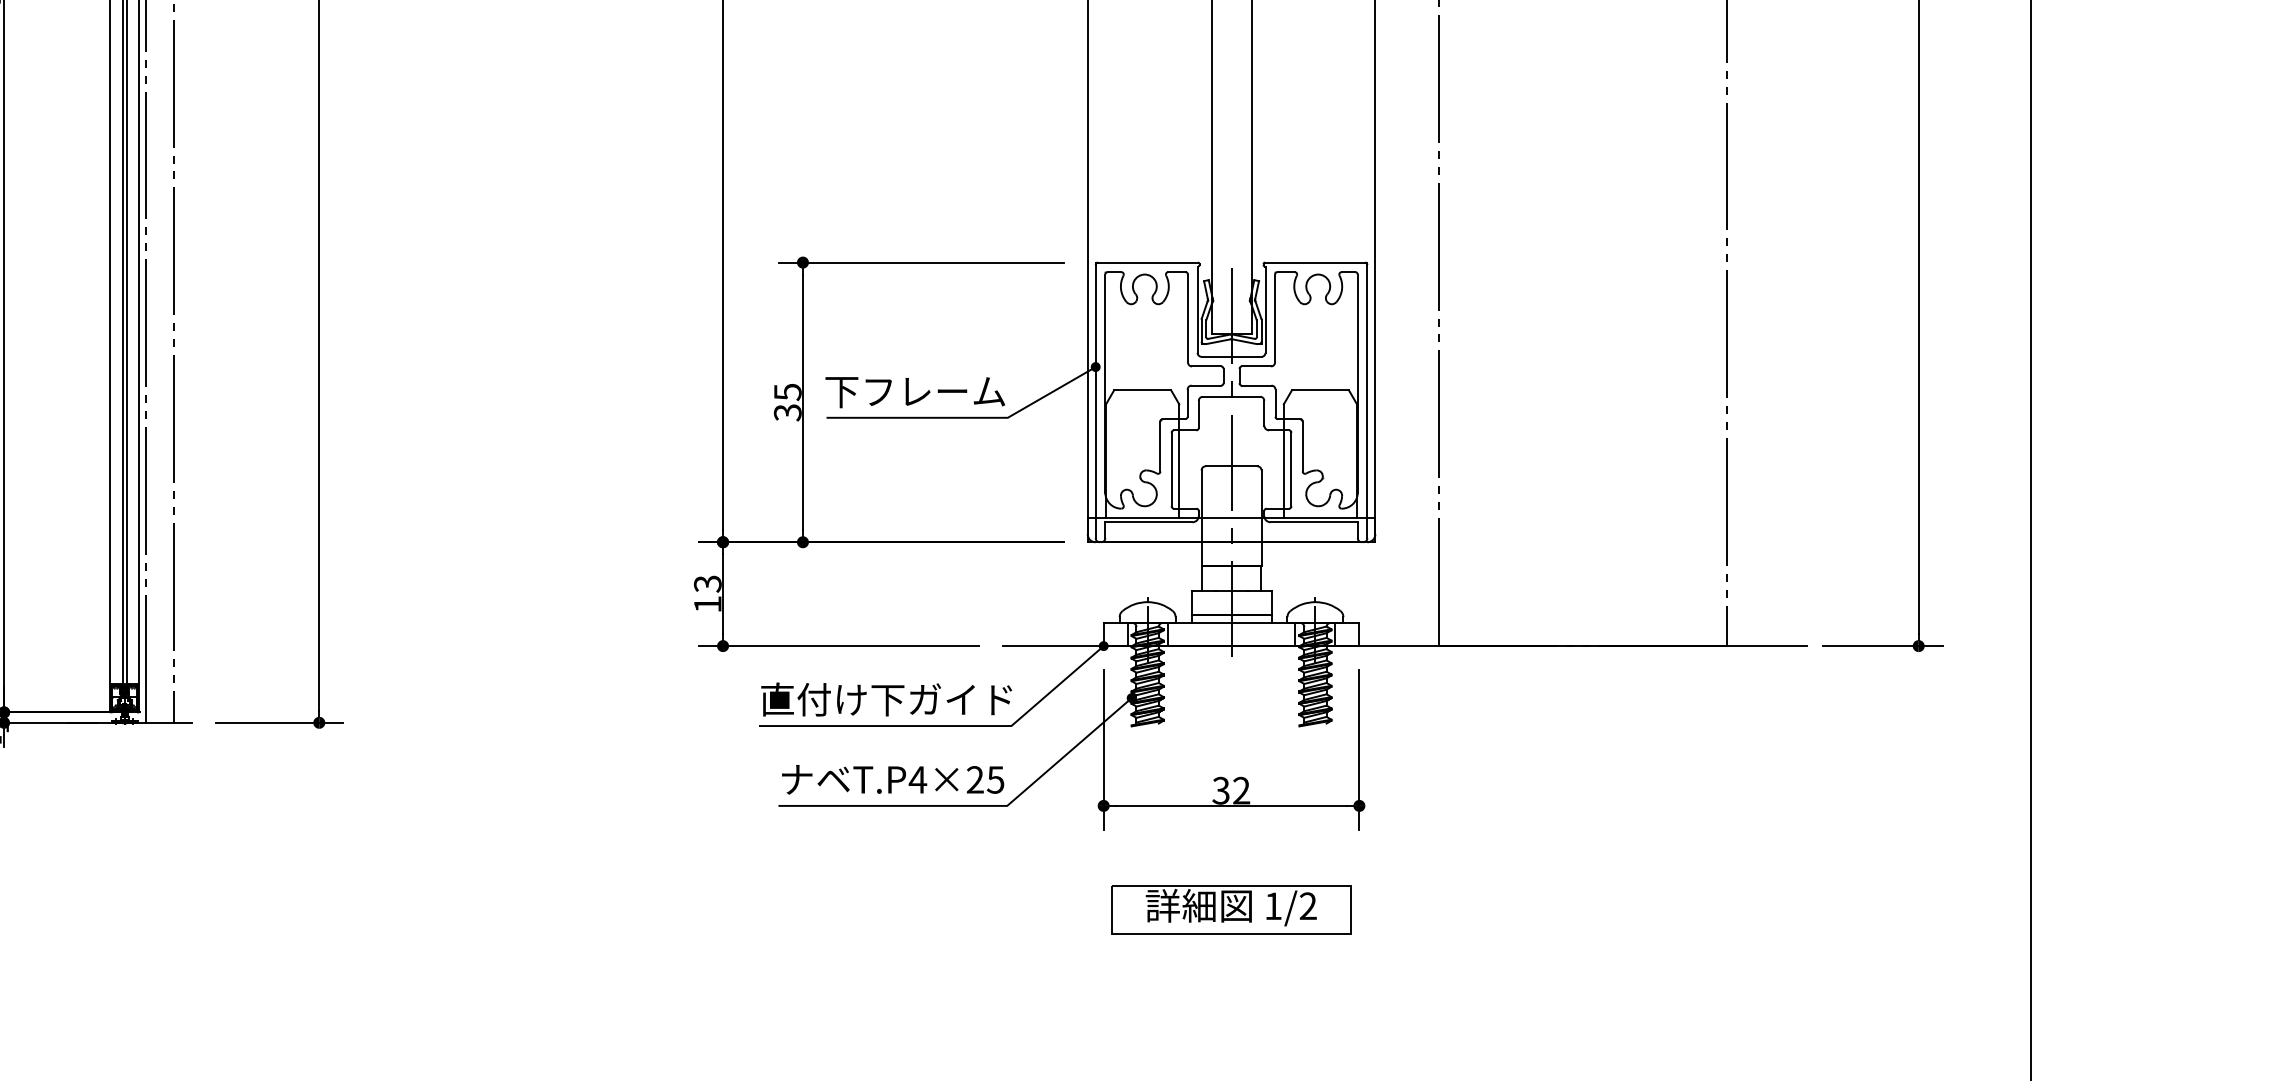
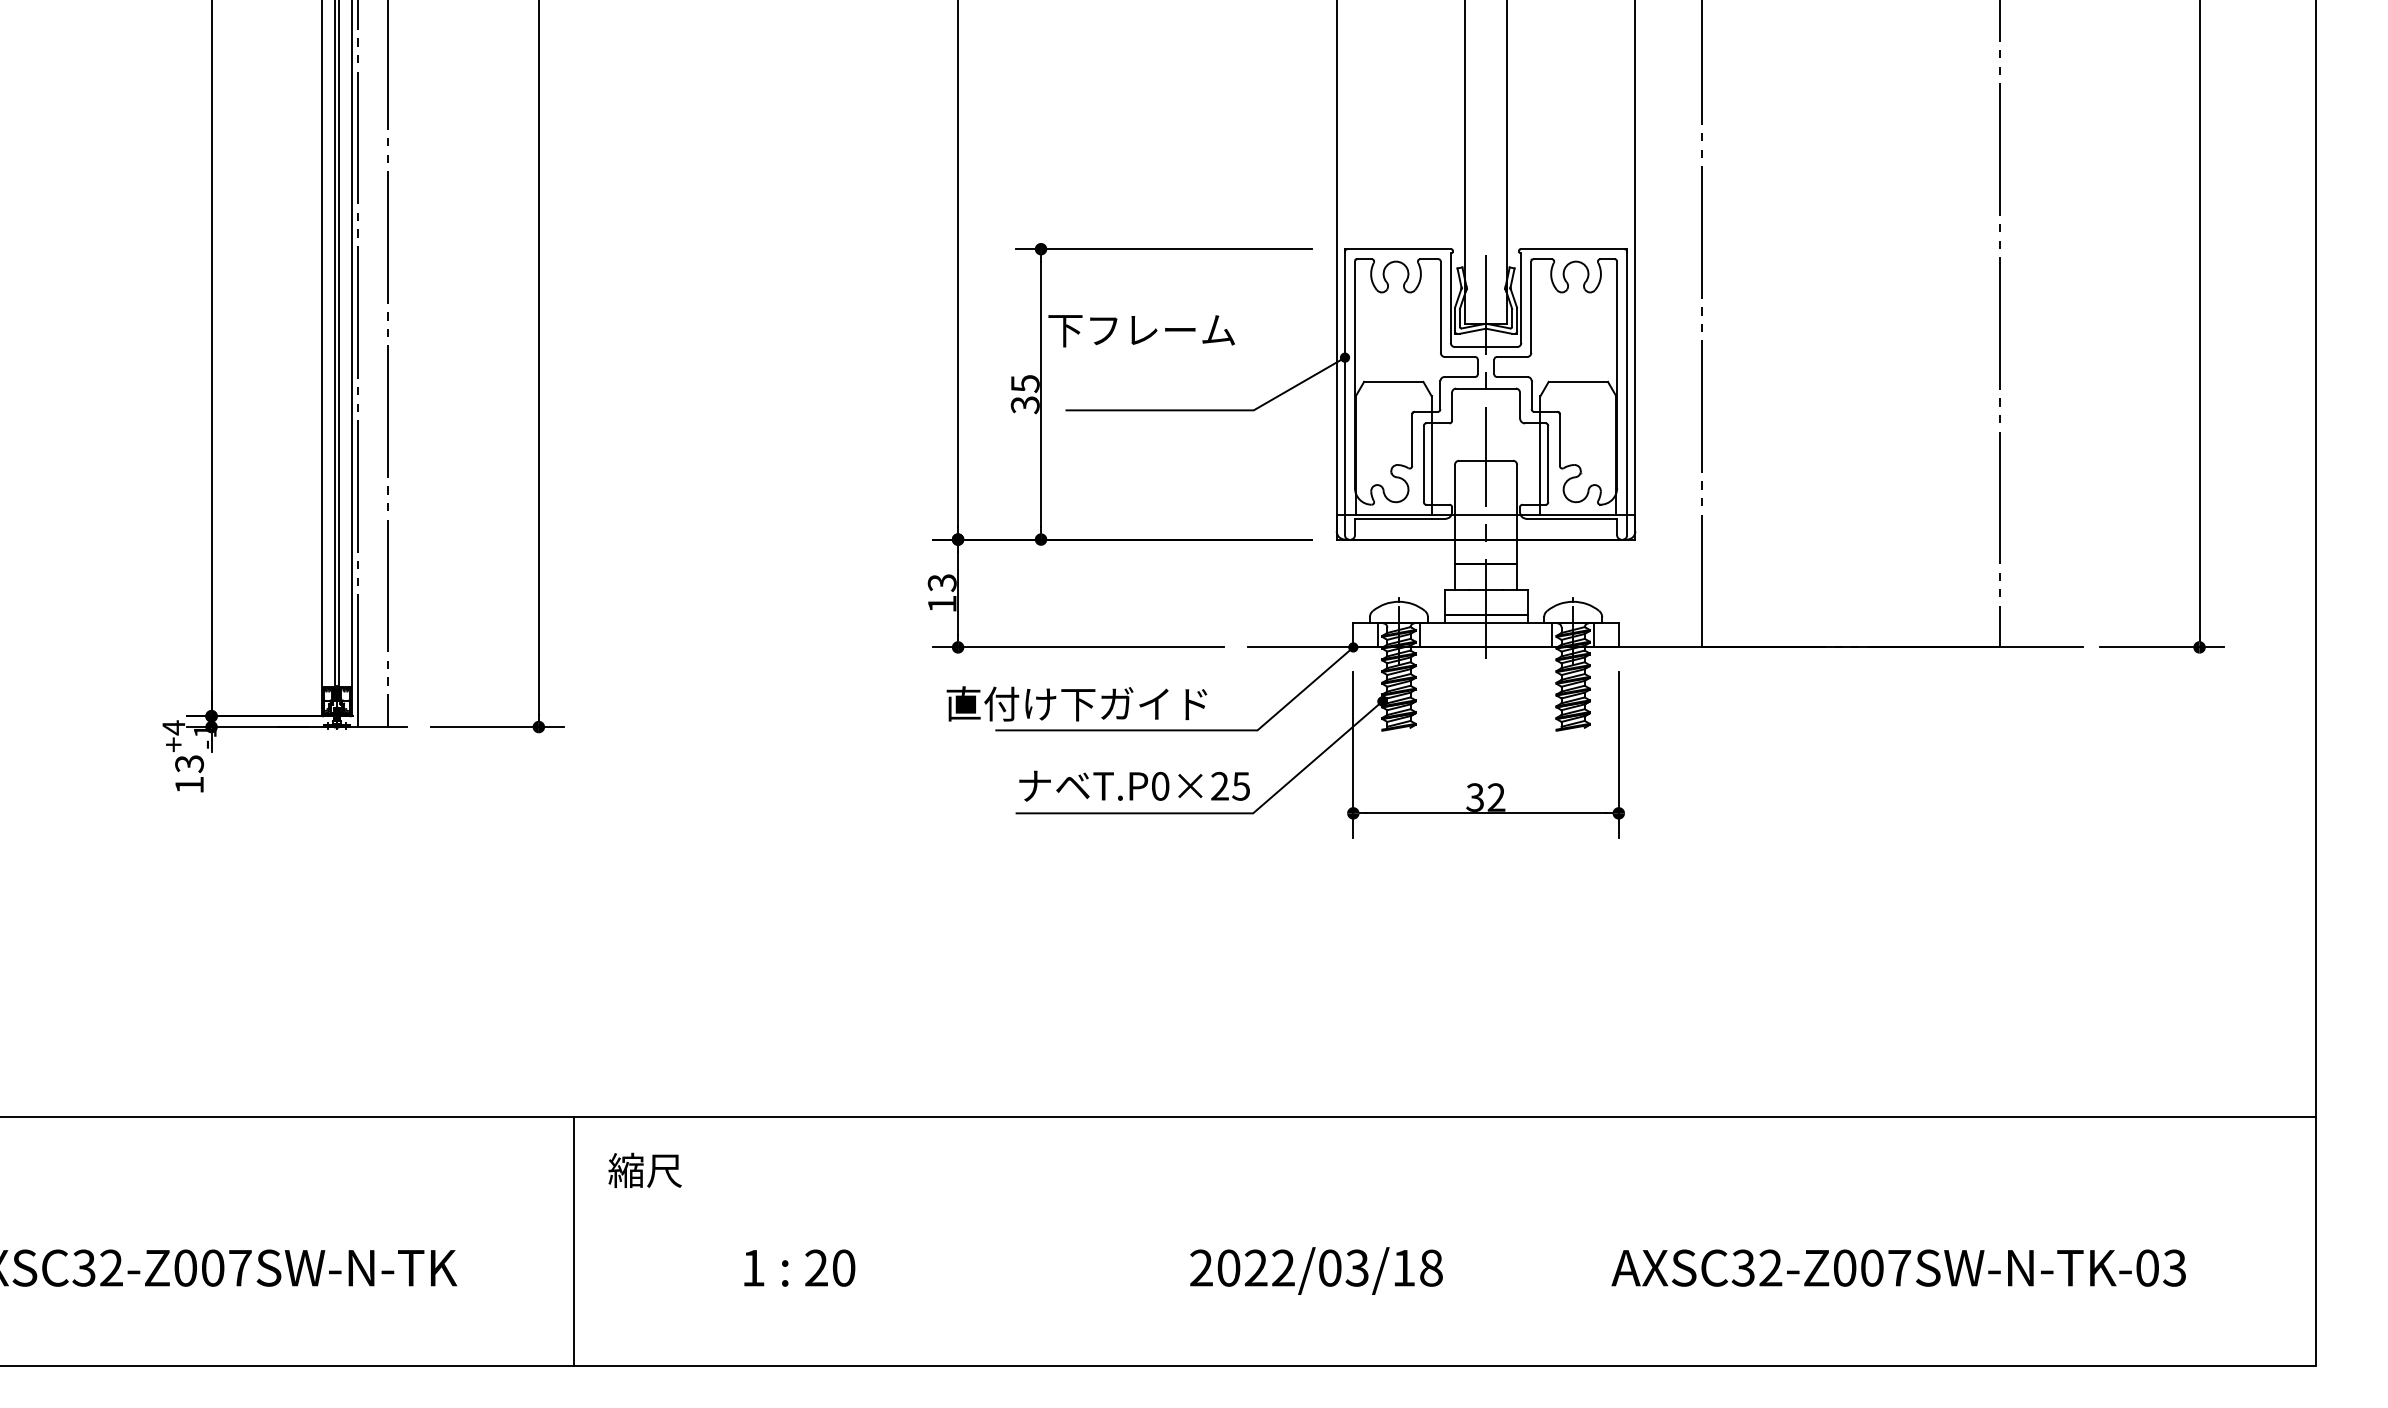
text: (915, 392) -> (1141, 331), moved
text: (886, 699) -> (1076, 703), moved
text: (917, 779) -> (1159, 785), T.P4×25 -> T.P0×25
part: (1231, 909) -> (1486, 920), removed

